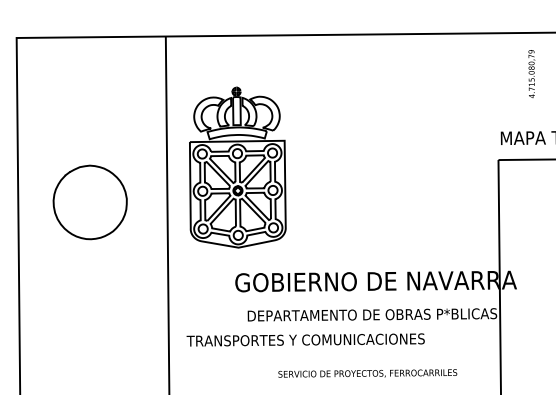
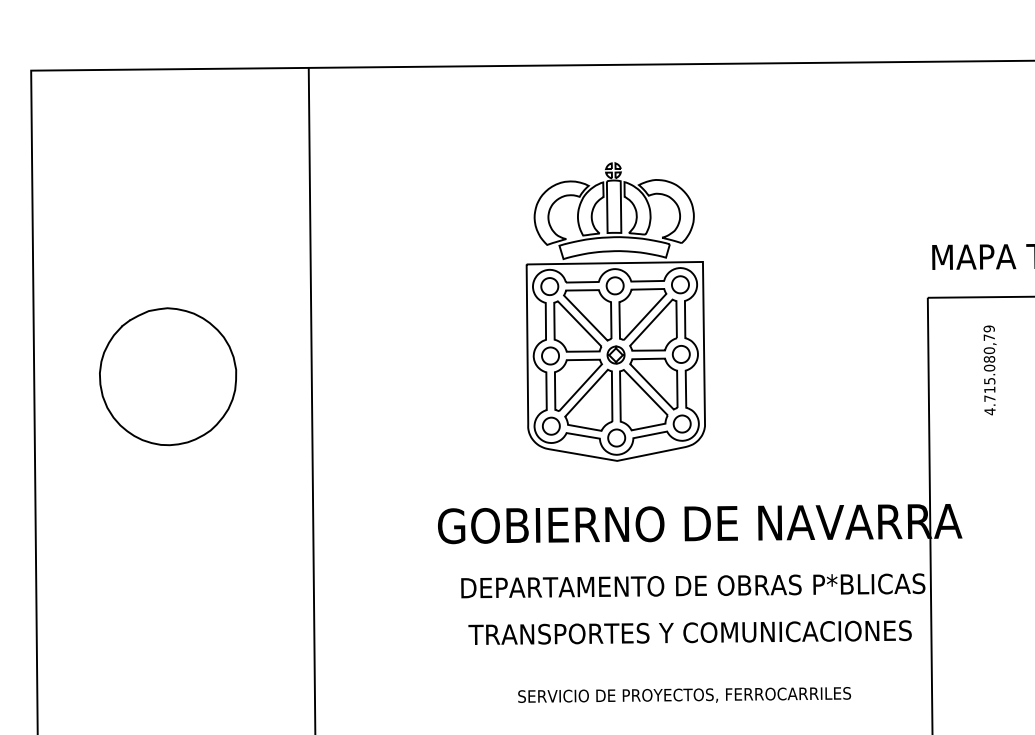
text: (531, 73) -> (989, 369), moved
part: (237, 167) -> (615, 311), moved
text: (305, 339) -> (689, 631), moved

